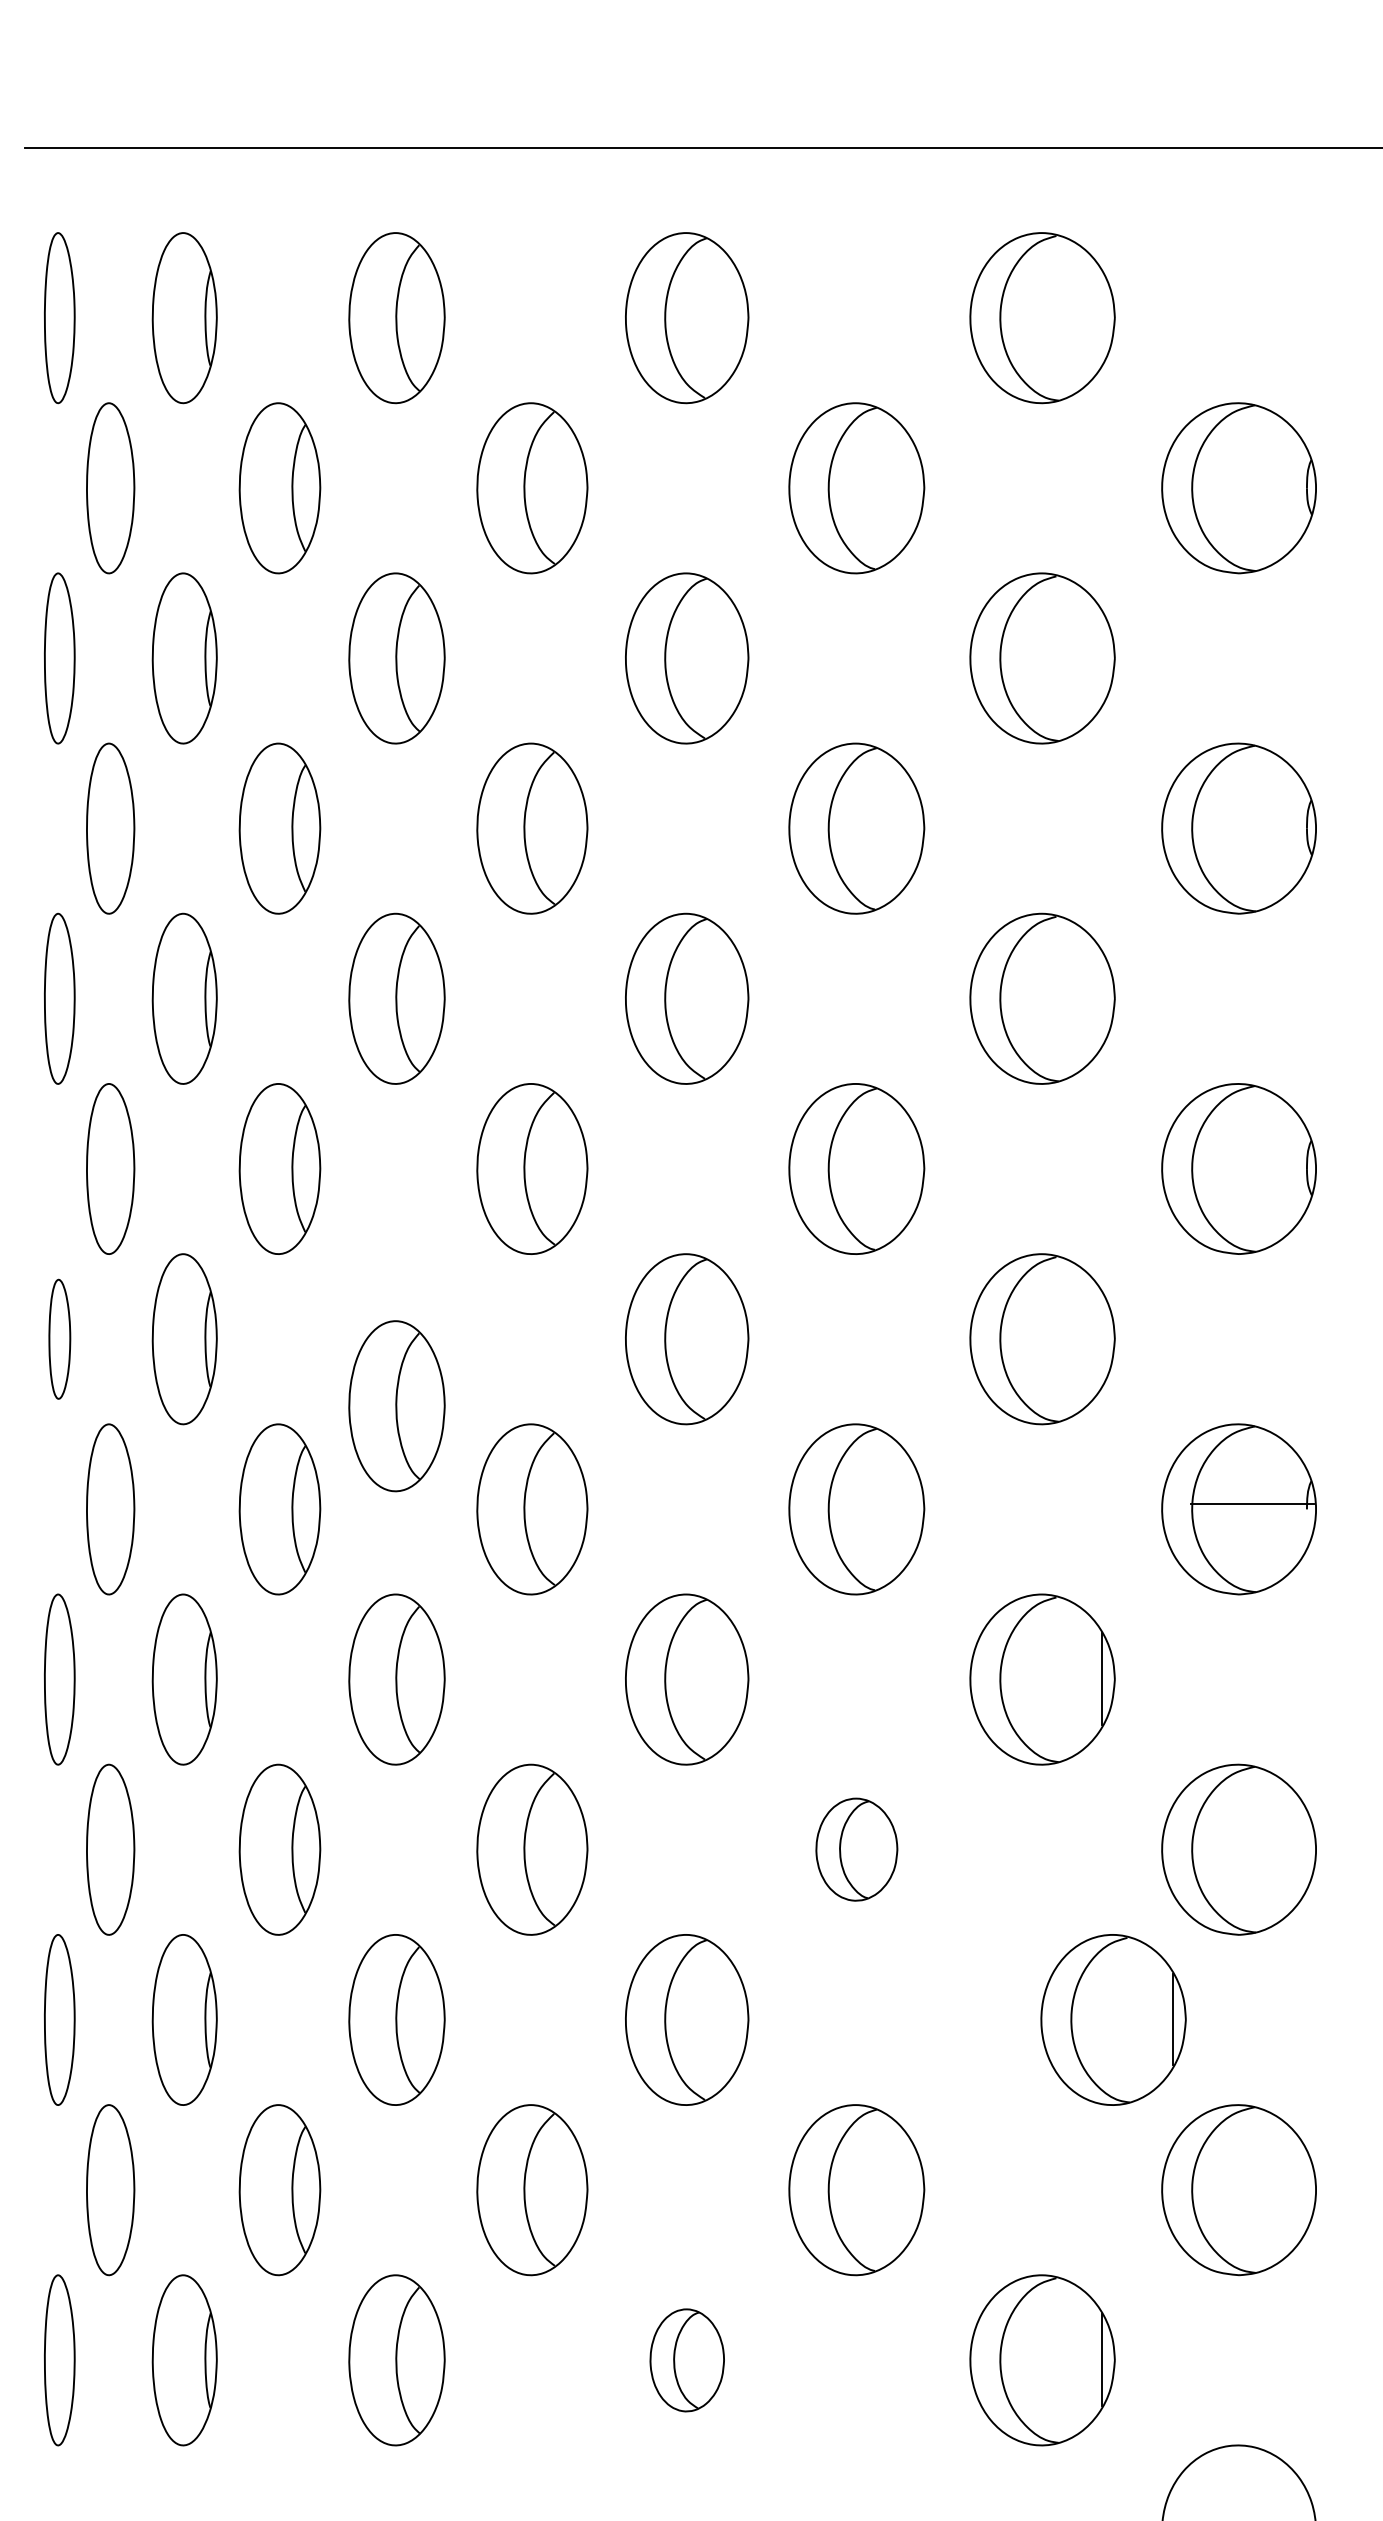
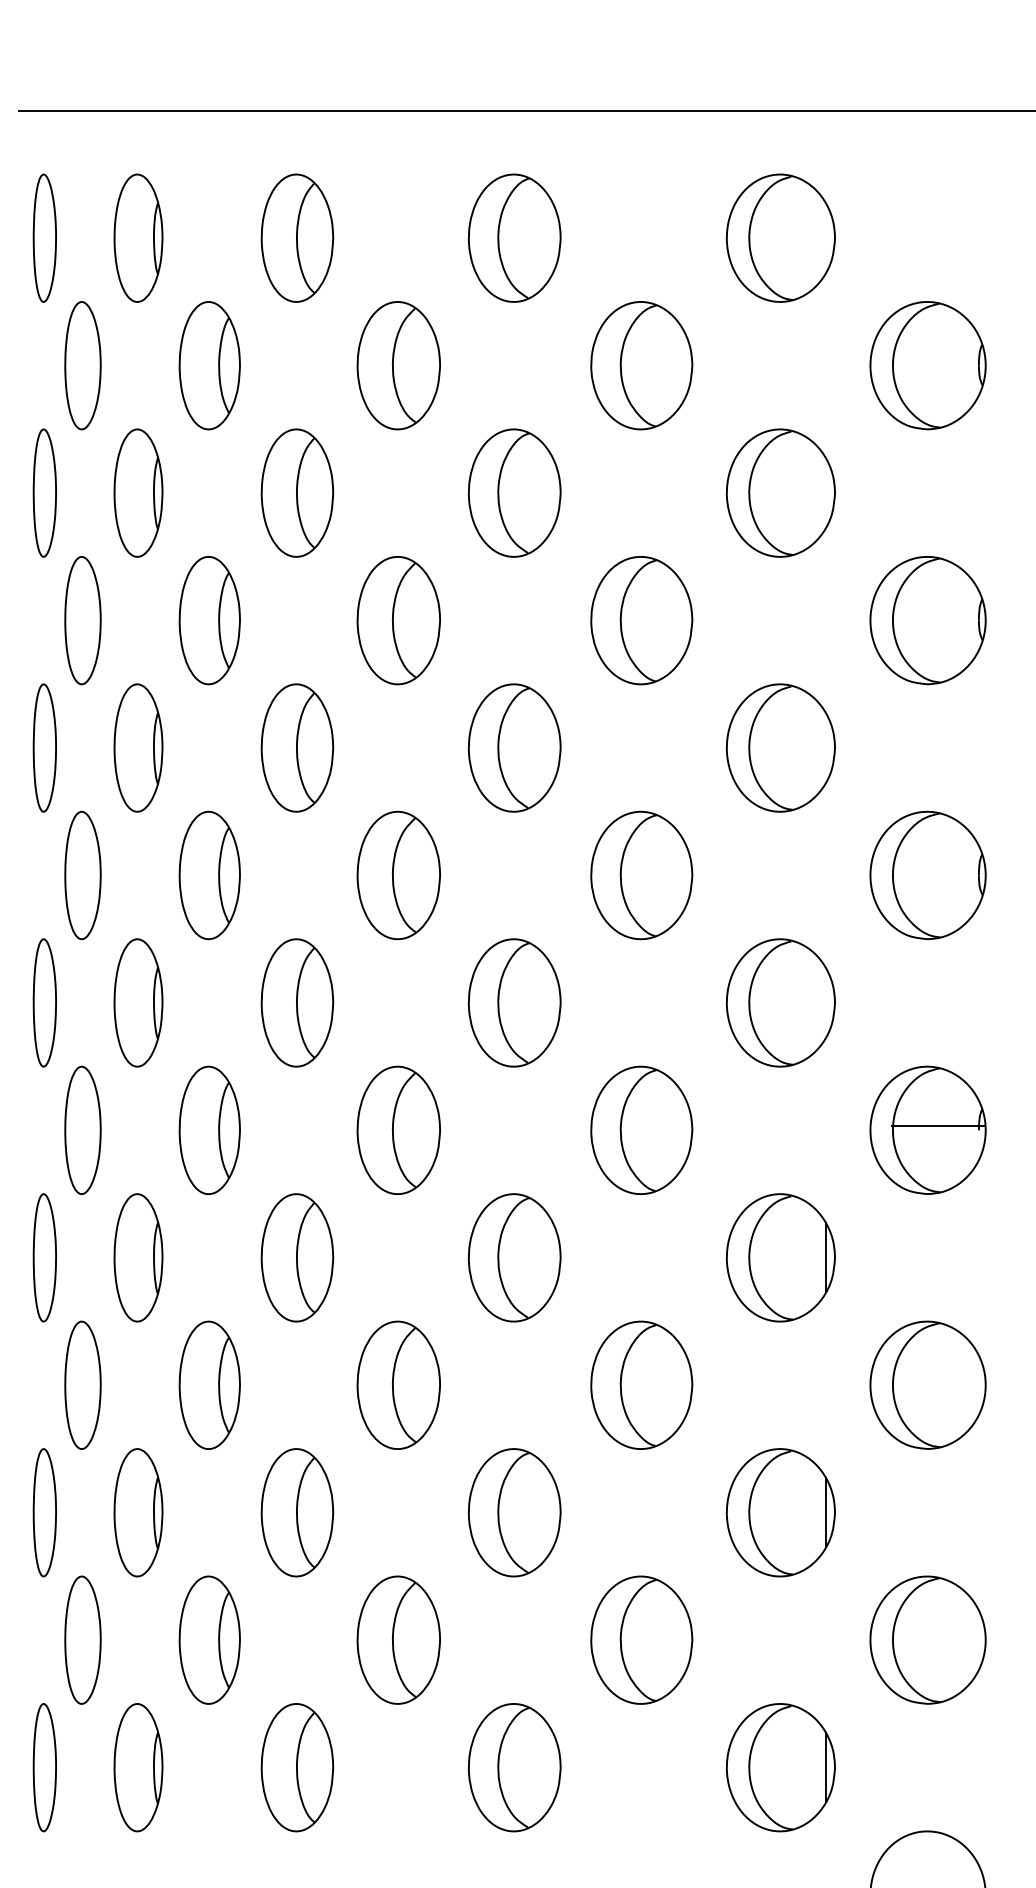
part: (59, 1339) -> (44, 1003), size x1.43
part: (396, 1406) -> (297, 1003), moved
part: (856, 1849) -> (641, 1385), size x1.67
part: (1113, 2019) -> (780, 1512), moved
part: (687, 2360) -> (515, 1767), size x1.67

